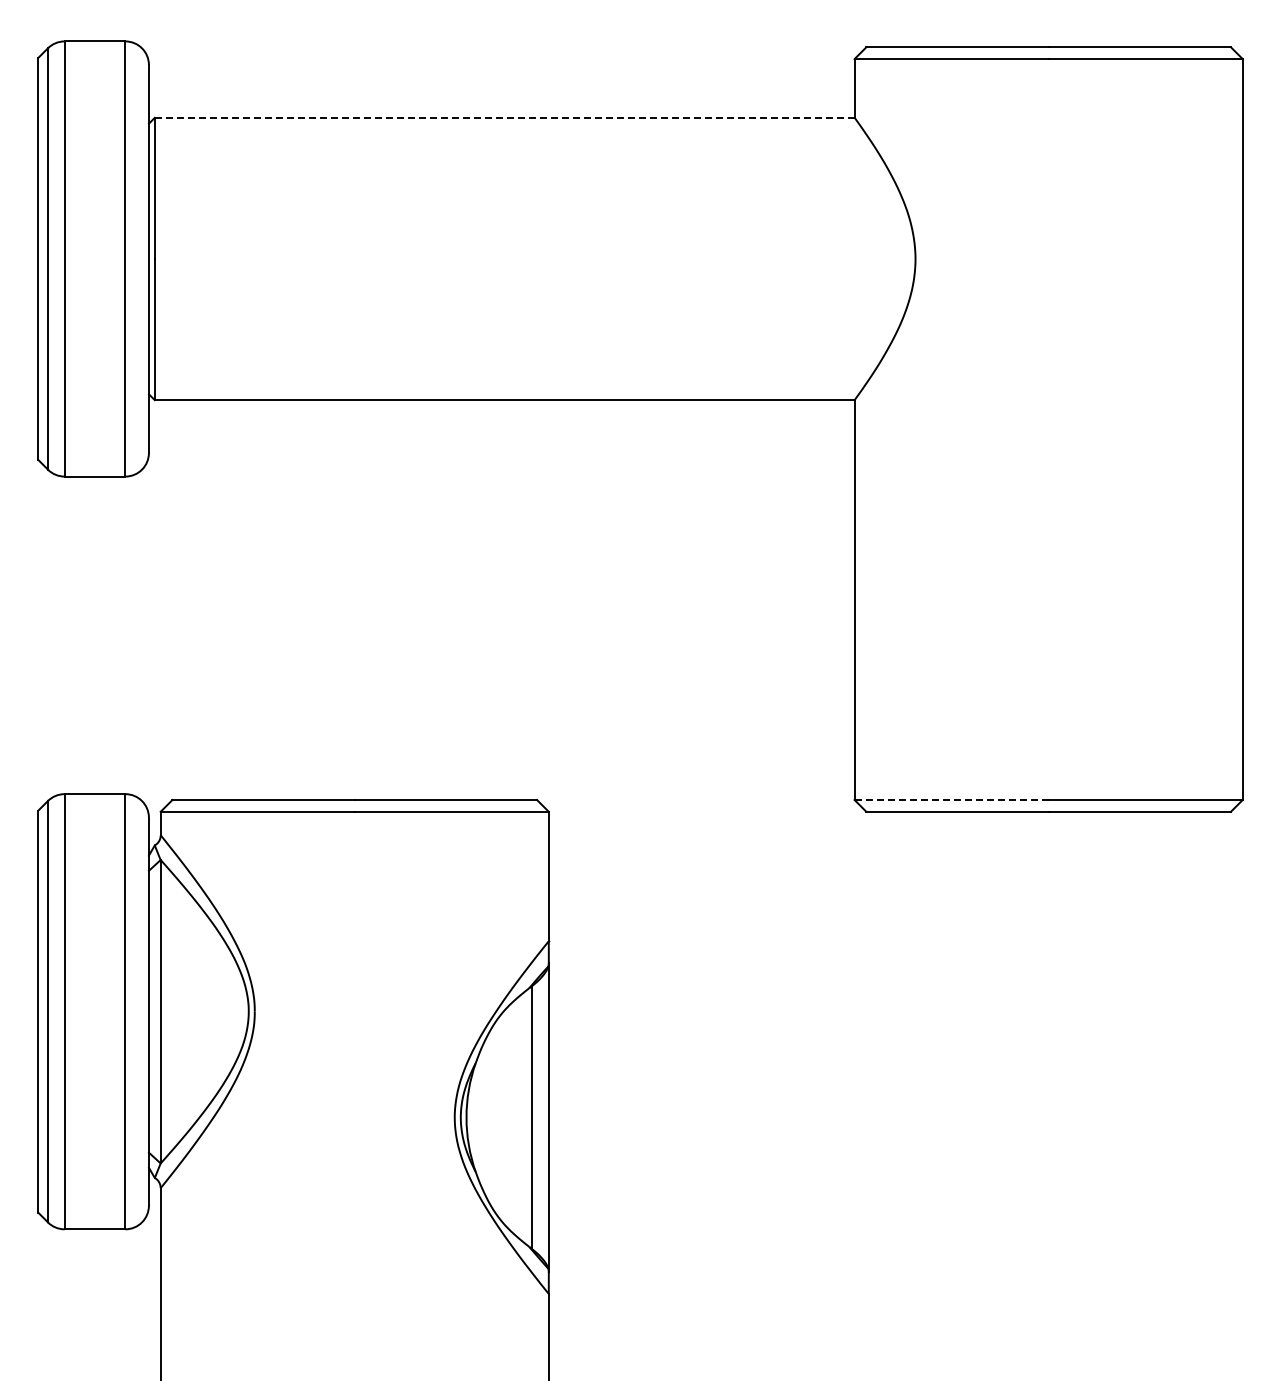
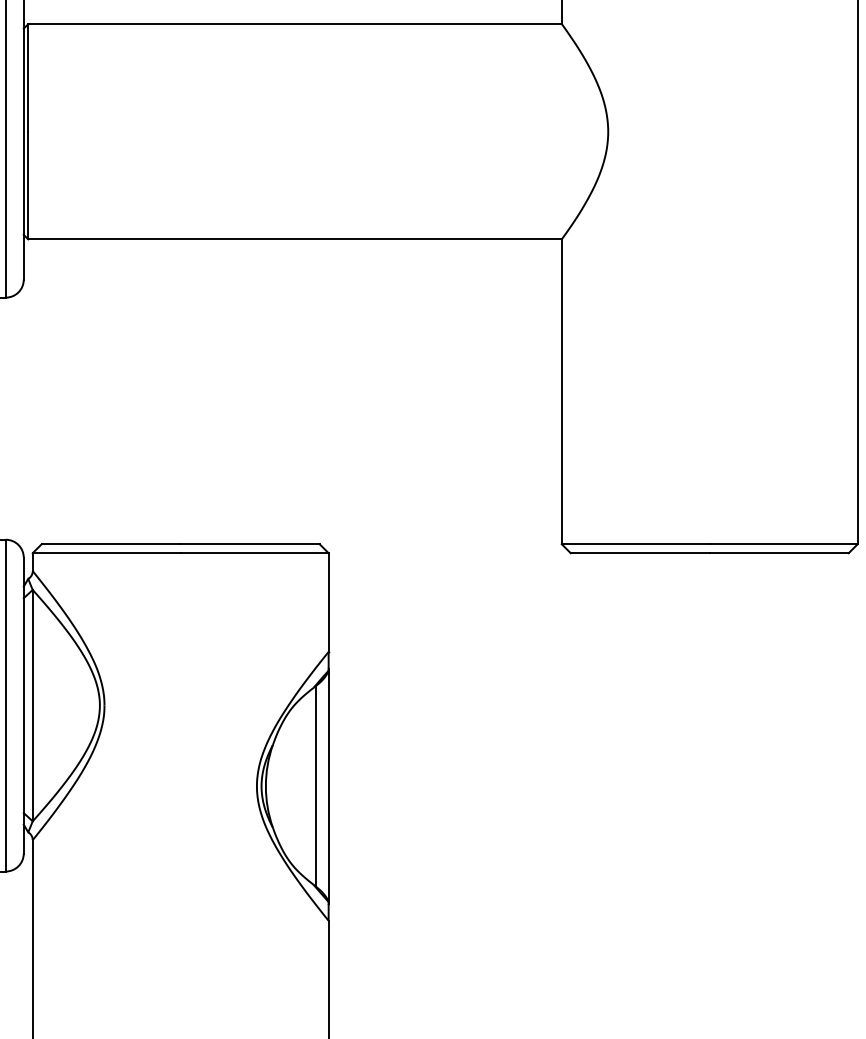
line: (504, 117) -> (294, 23), dashed -> solid
line: (952, 800) -> (636, 544), dashed -> solid

